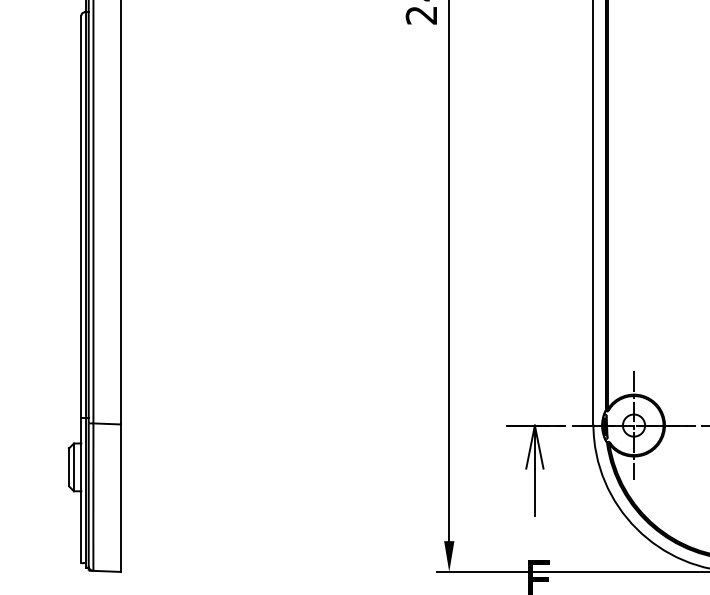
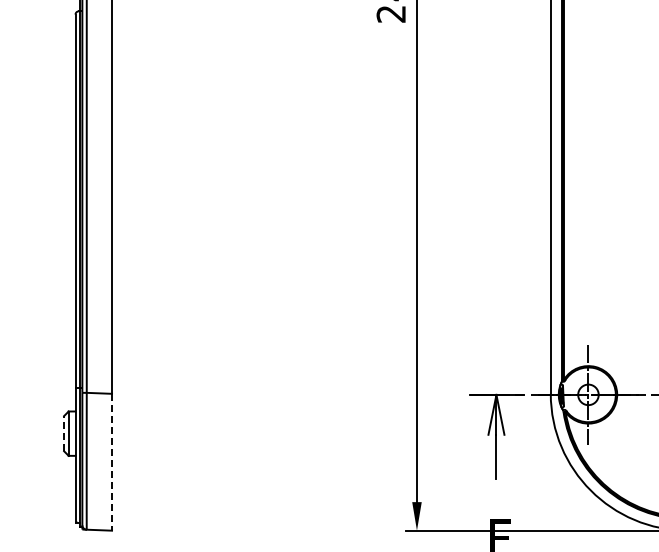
line: (69, 467) -> (64, 433), solid -> dashed
line: (121, 498) -> (112, 462), solid -> dashed

